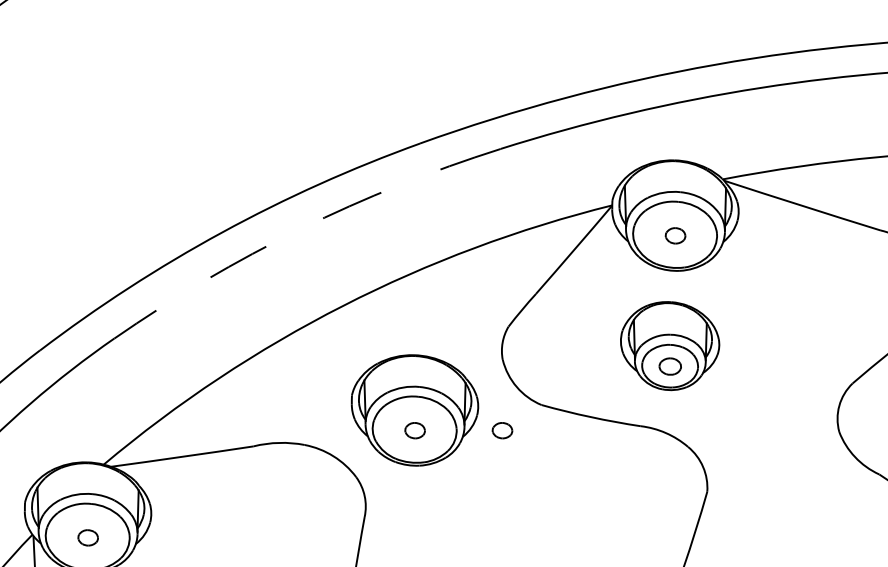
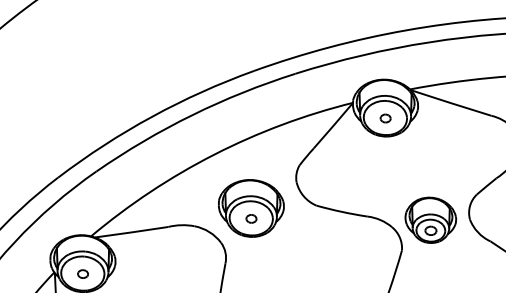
arc: (300, 229) -> (192, 115), dashed -> solid
part: (669, 344) -> (430, 219), moved
part: (502, 429) -> (296, 218), removed

